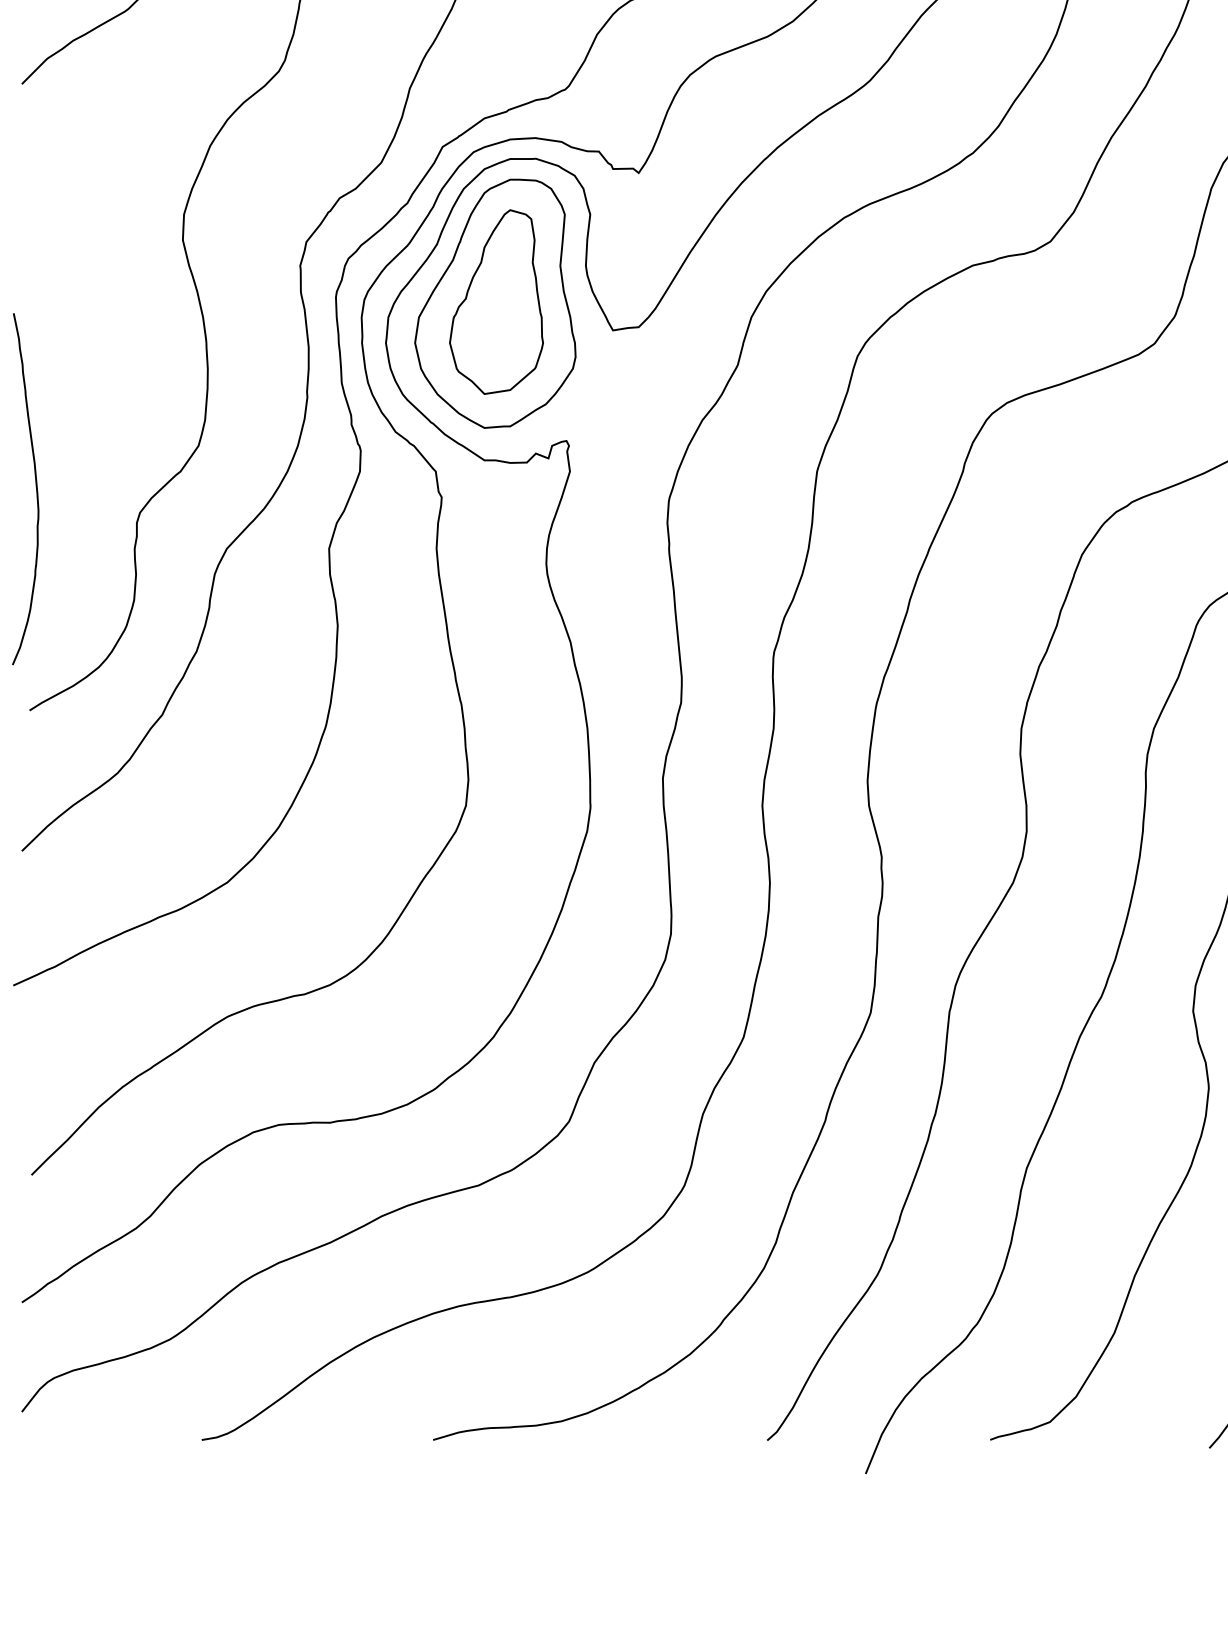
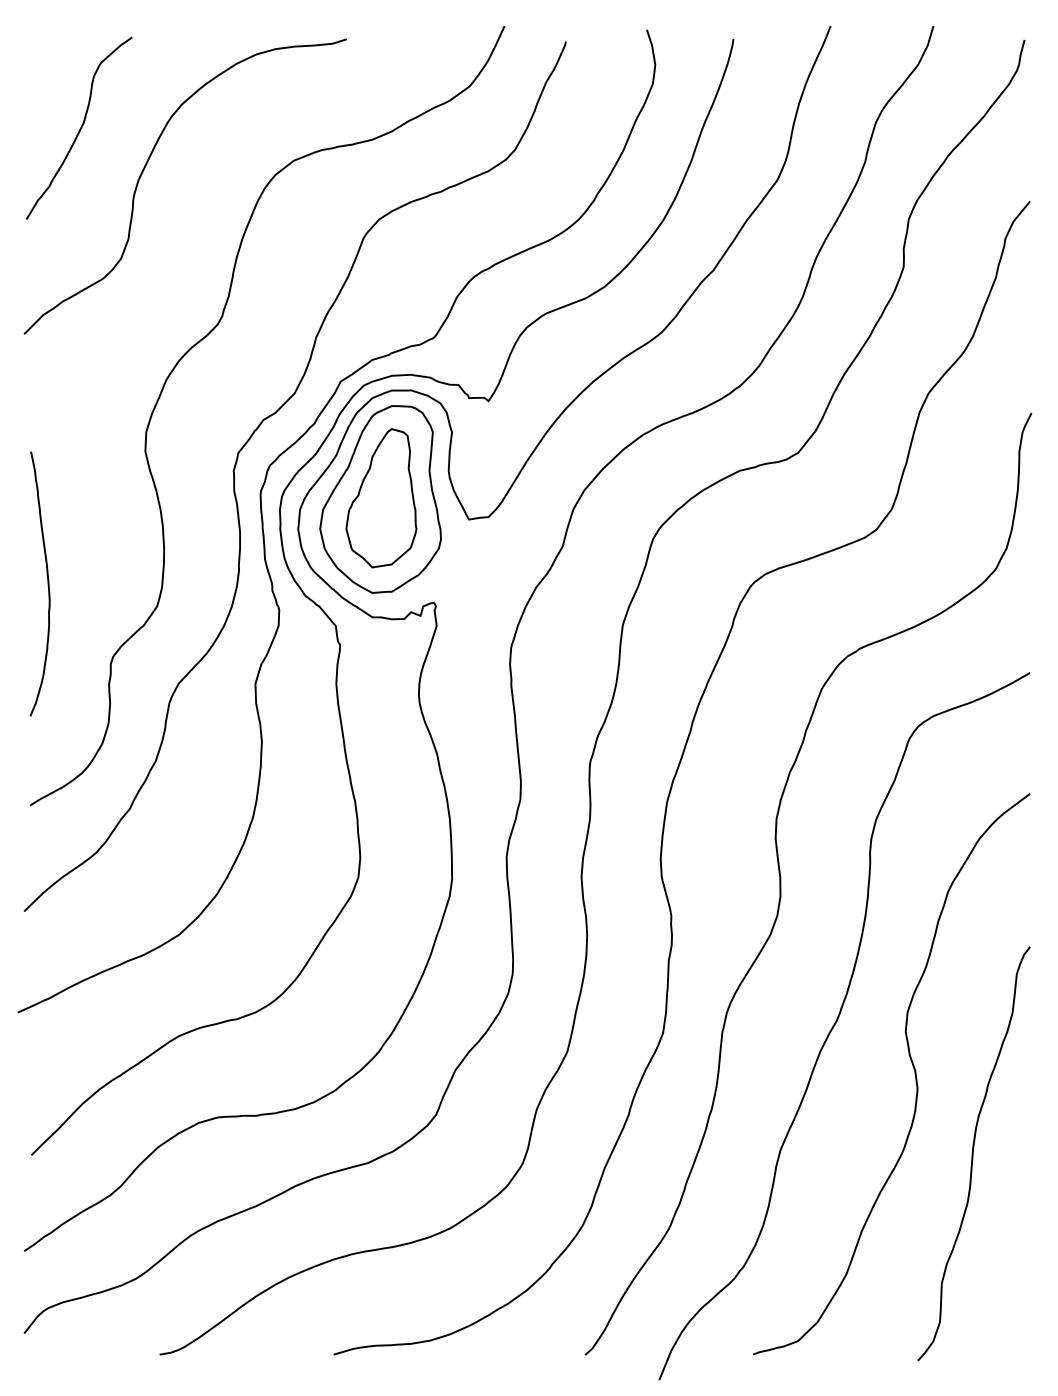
curve: (35, 488) -> (47, 583), moved

